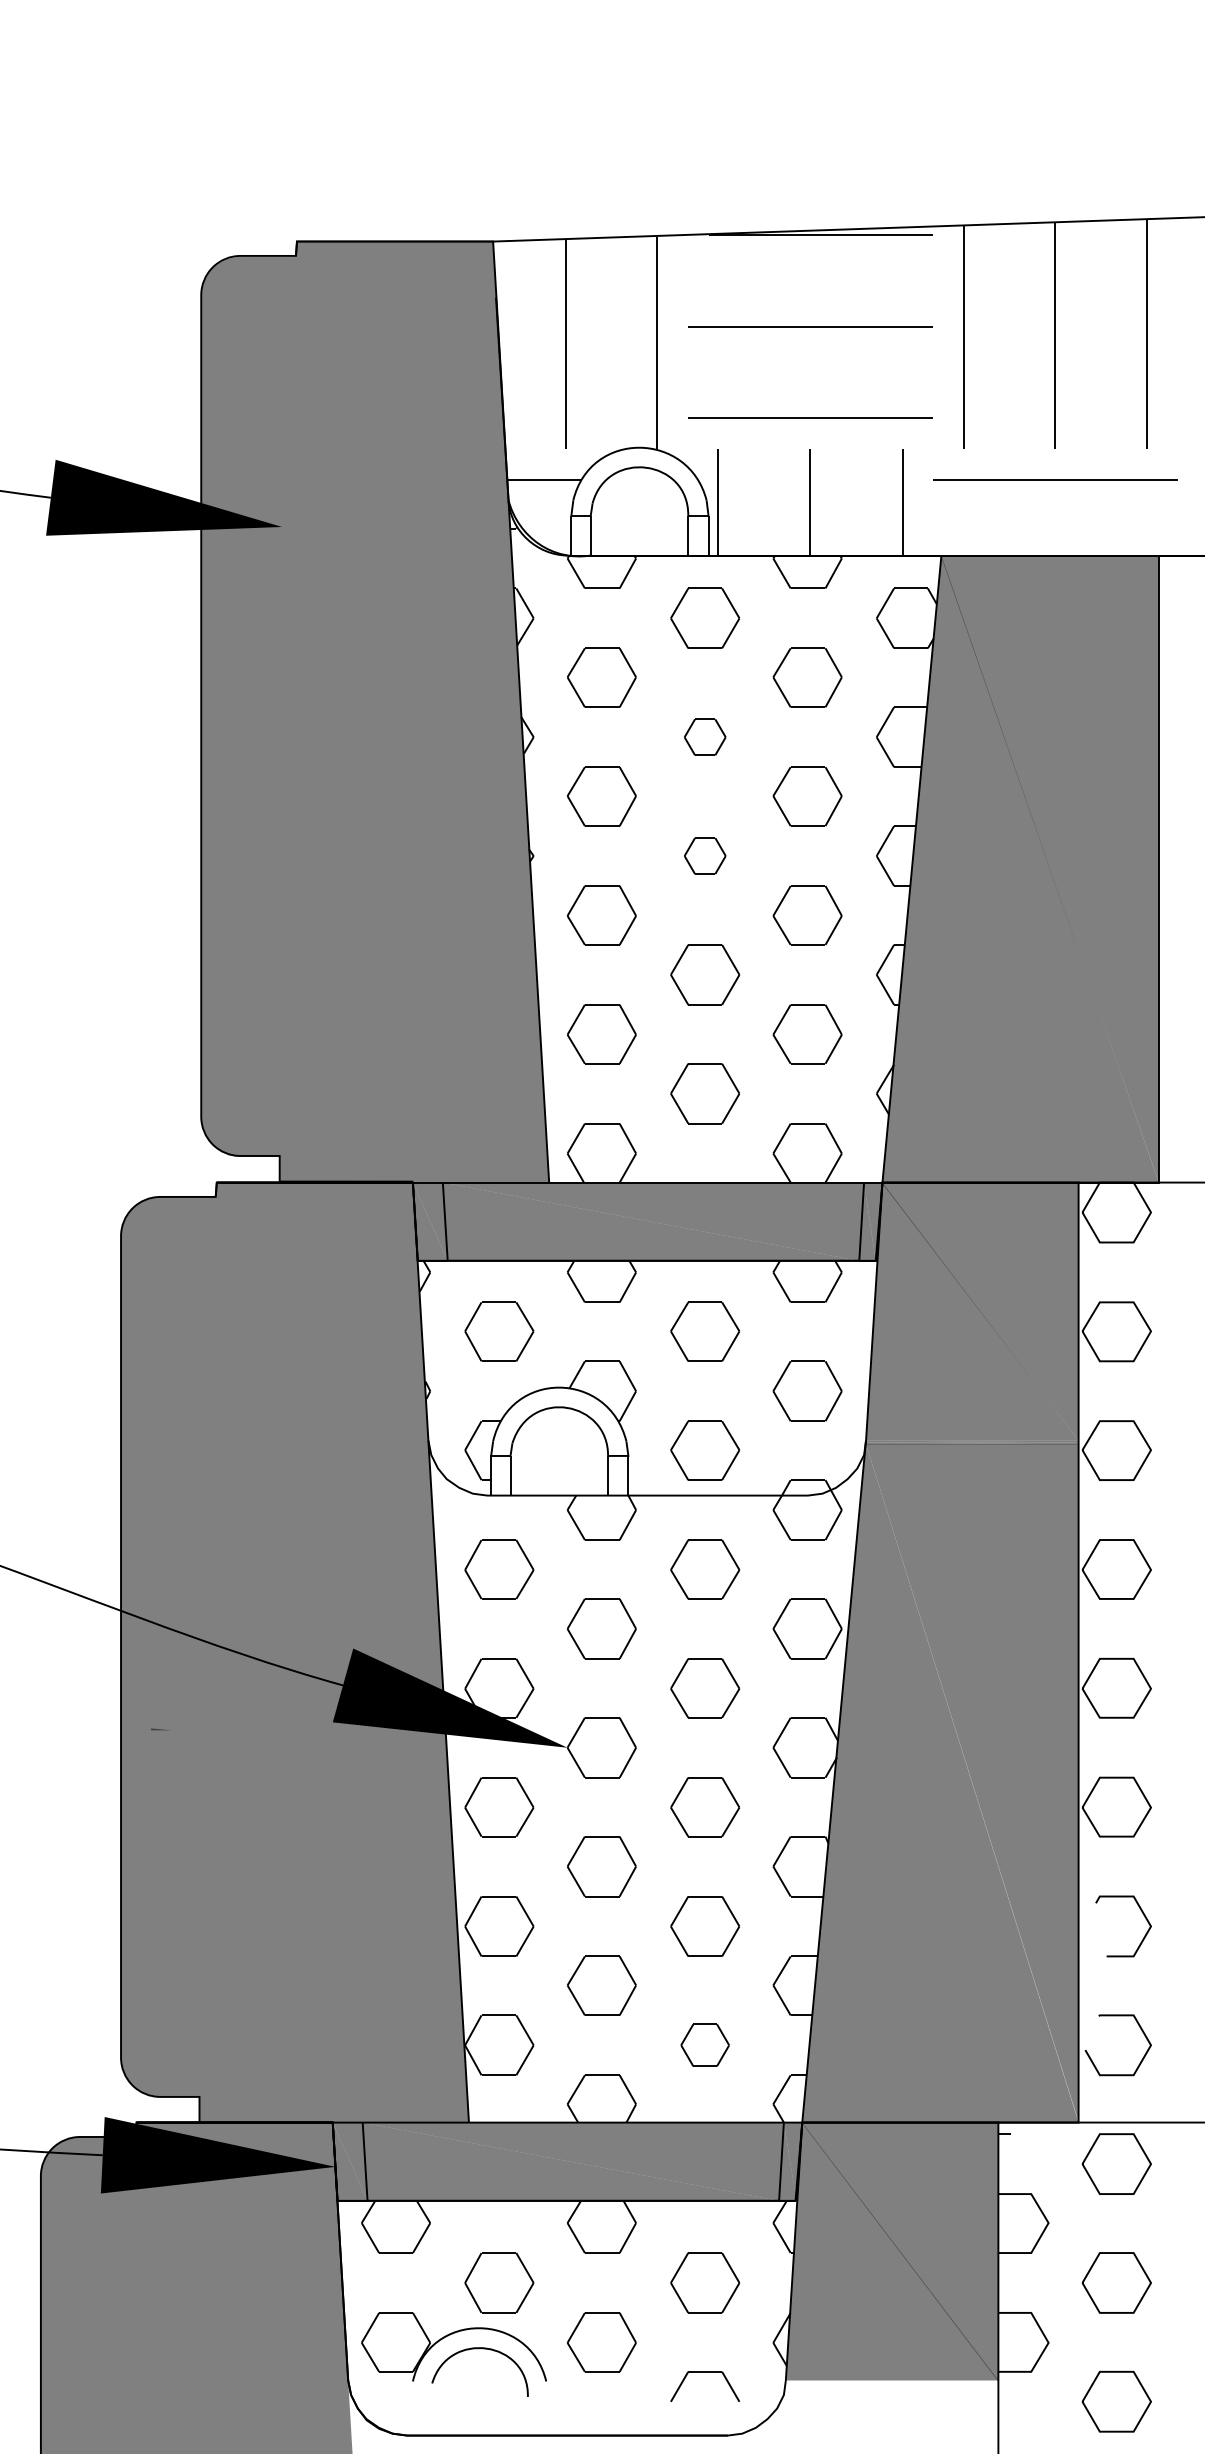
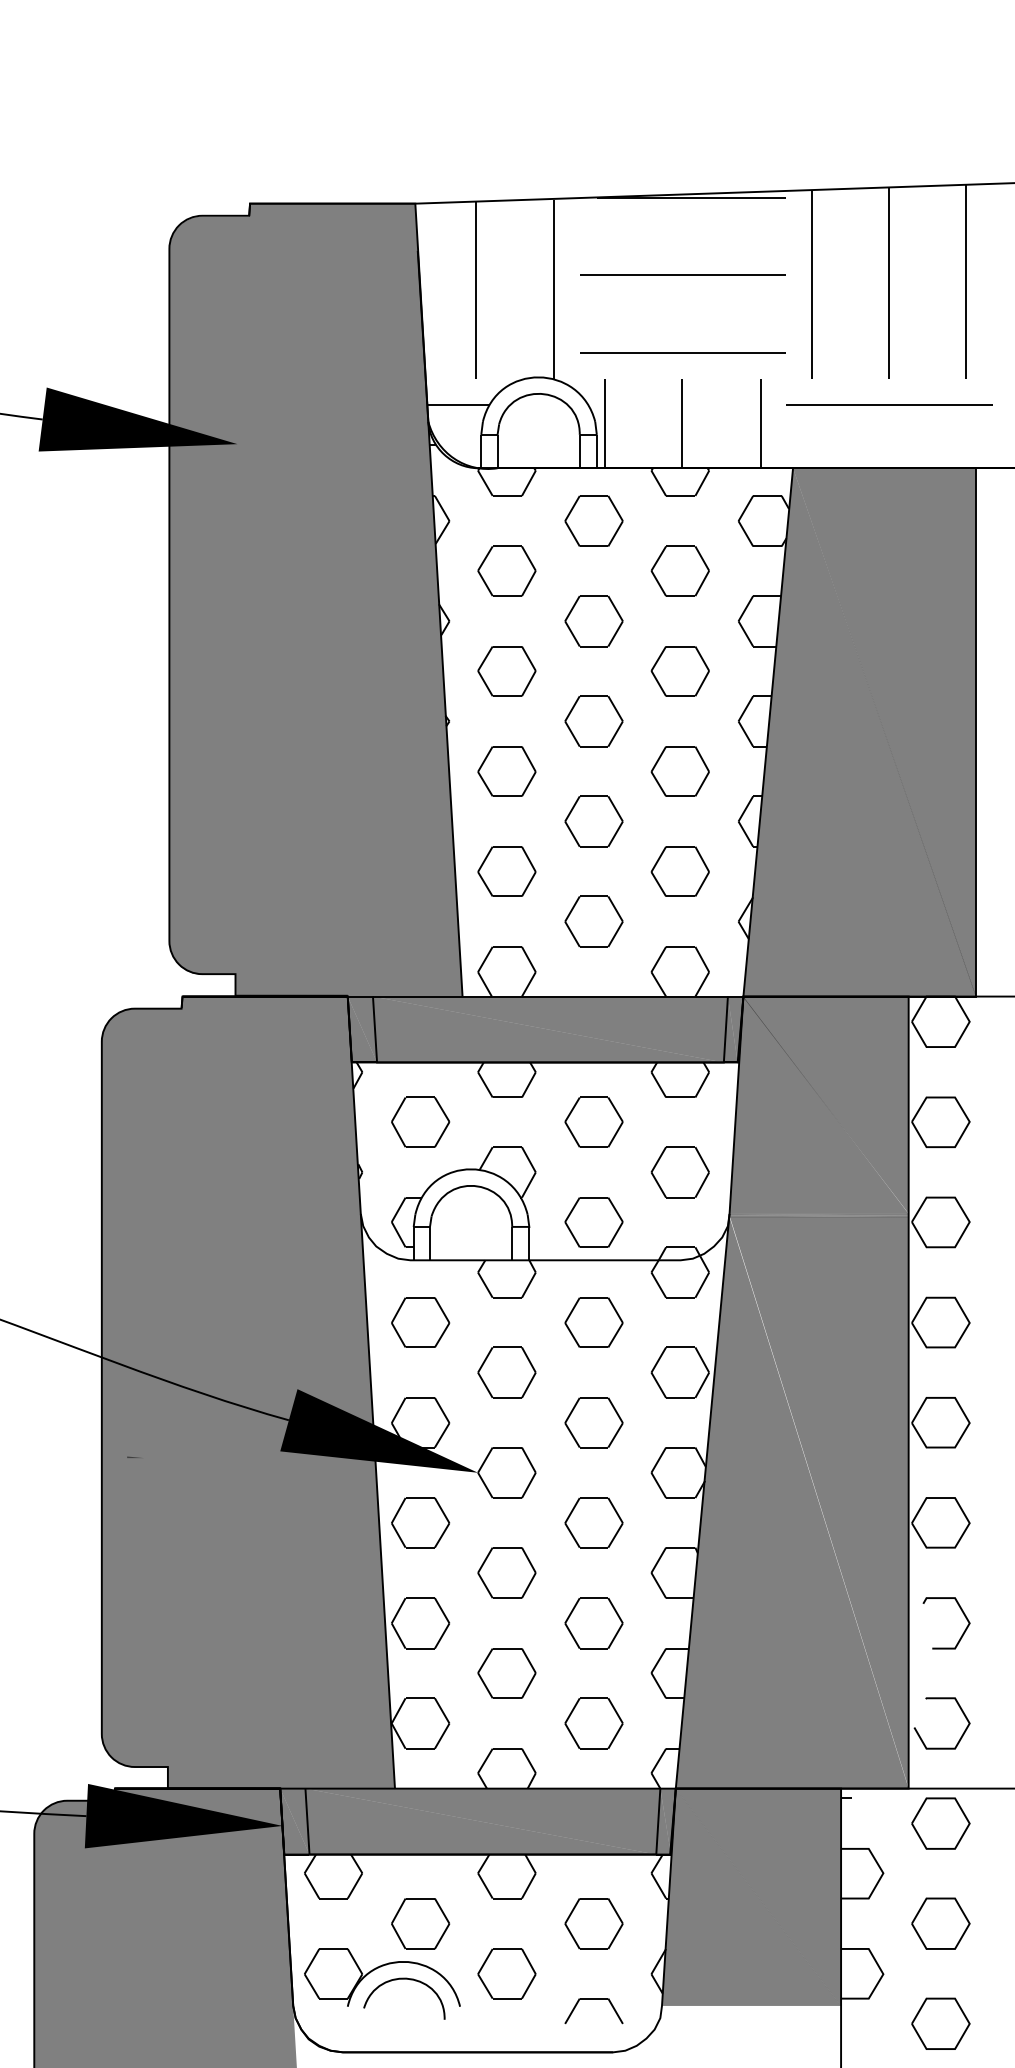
part: (704, 737) -> (593, 621), size x1.67
part: (704, 856) -> (593, 721), size x1.67
part: (704, 2045) -> (593, 1723), size x1.43

